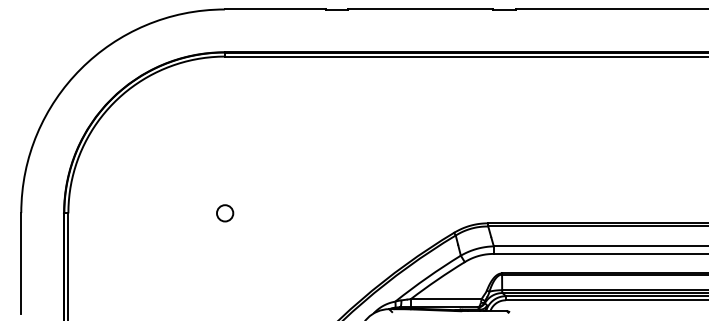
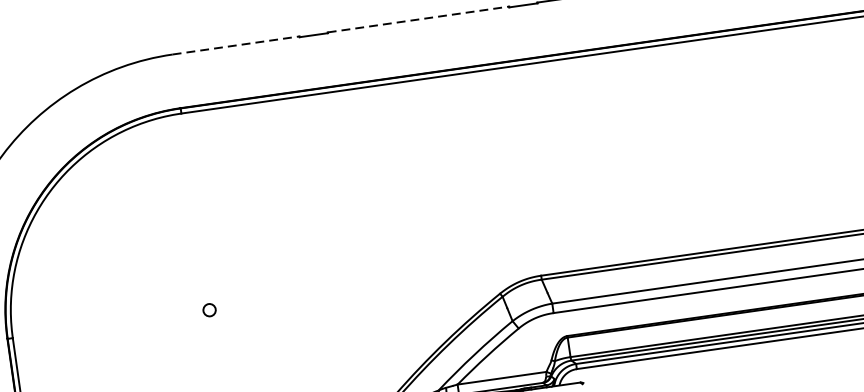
line: (275, 9) -> (236, 45), solid -> dashed
line: (421, 9) -> (419, 19), solid -> dashed
circle: (225, 213) -> (209, 310), size x0.6

